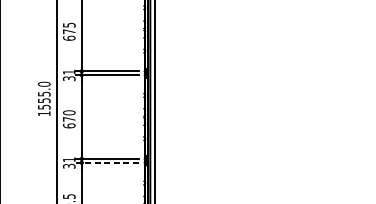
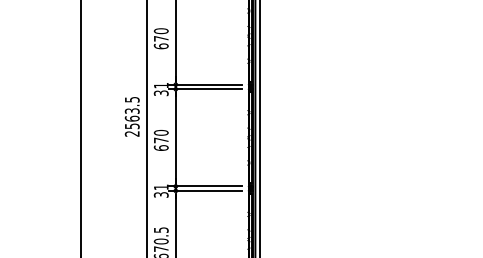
text: (68, 25) -> (160, 31), 675 -> 670
text: (43, 98) -> (131, 116), 1555.0 -> 2563.5
line: (107, 162) -> (205, 190), dashed -> solid

